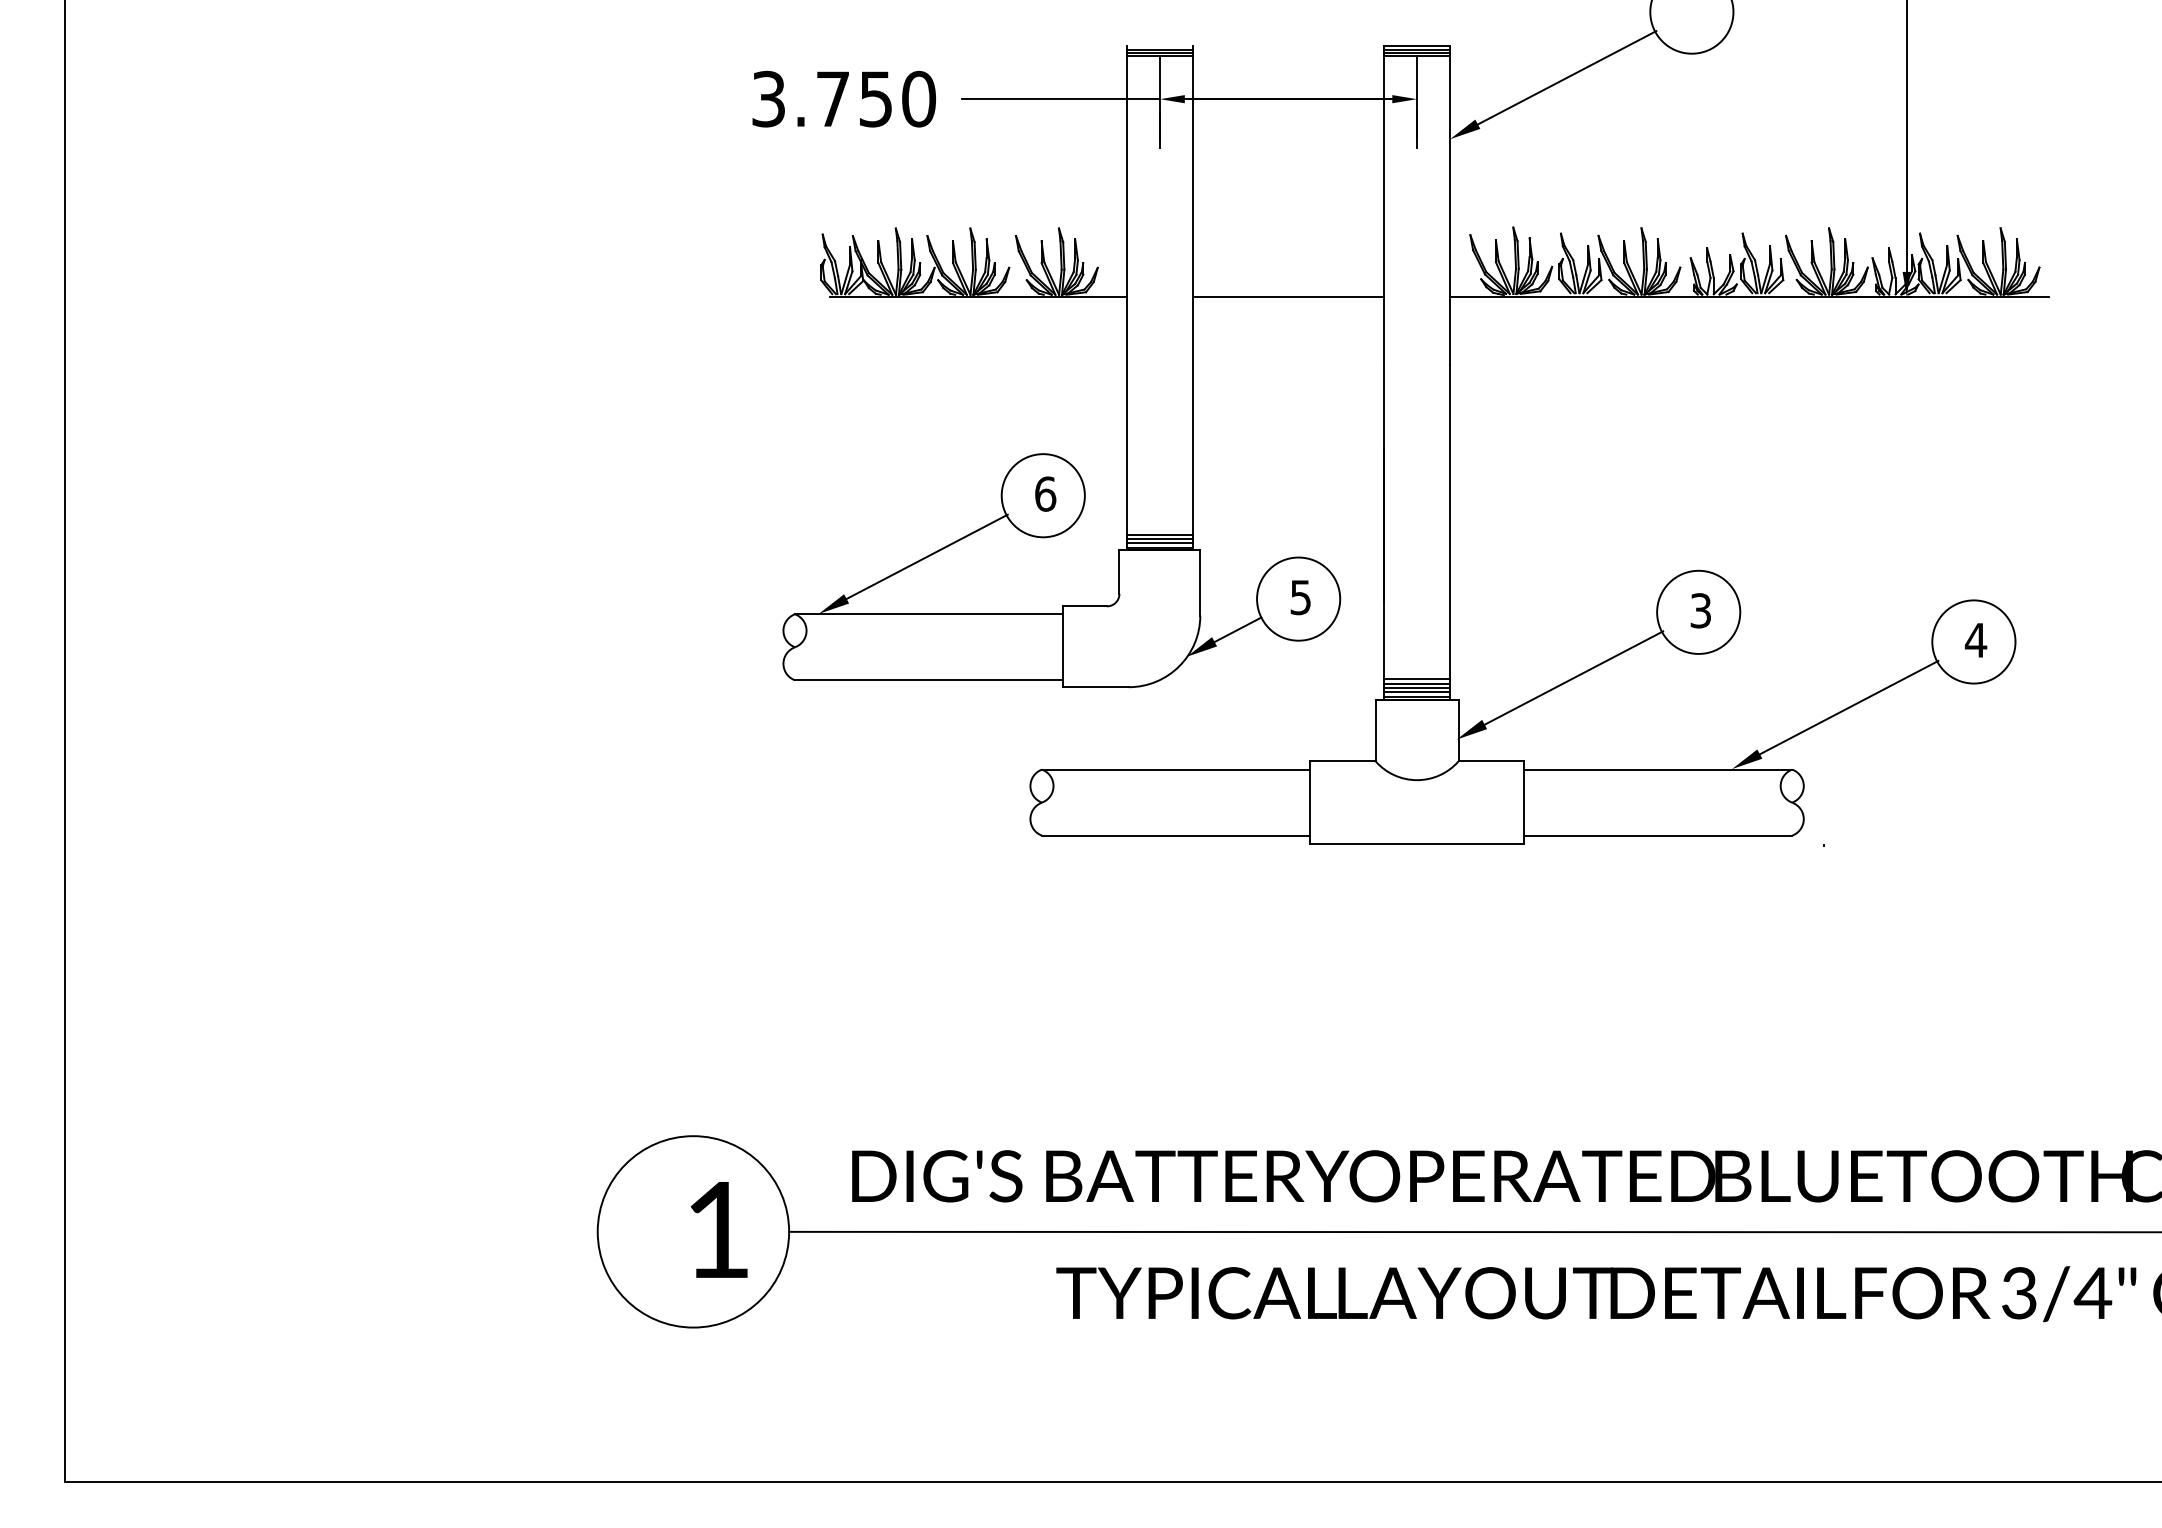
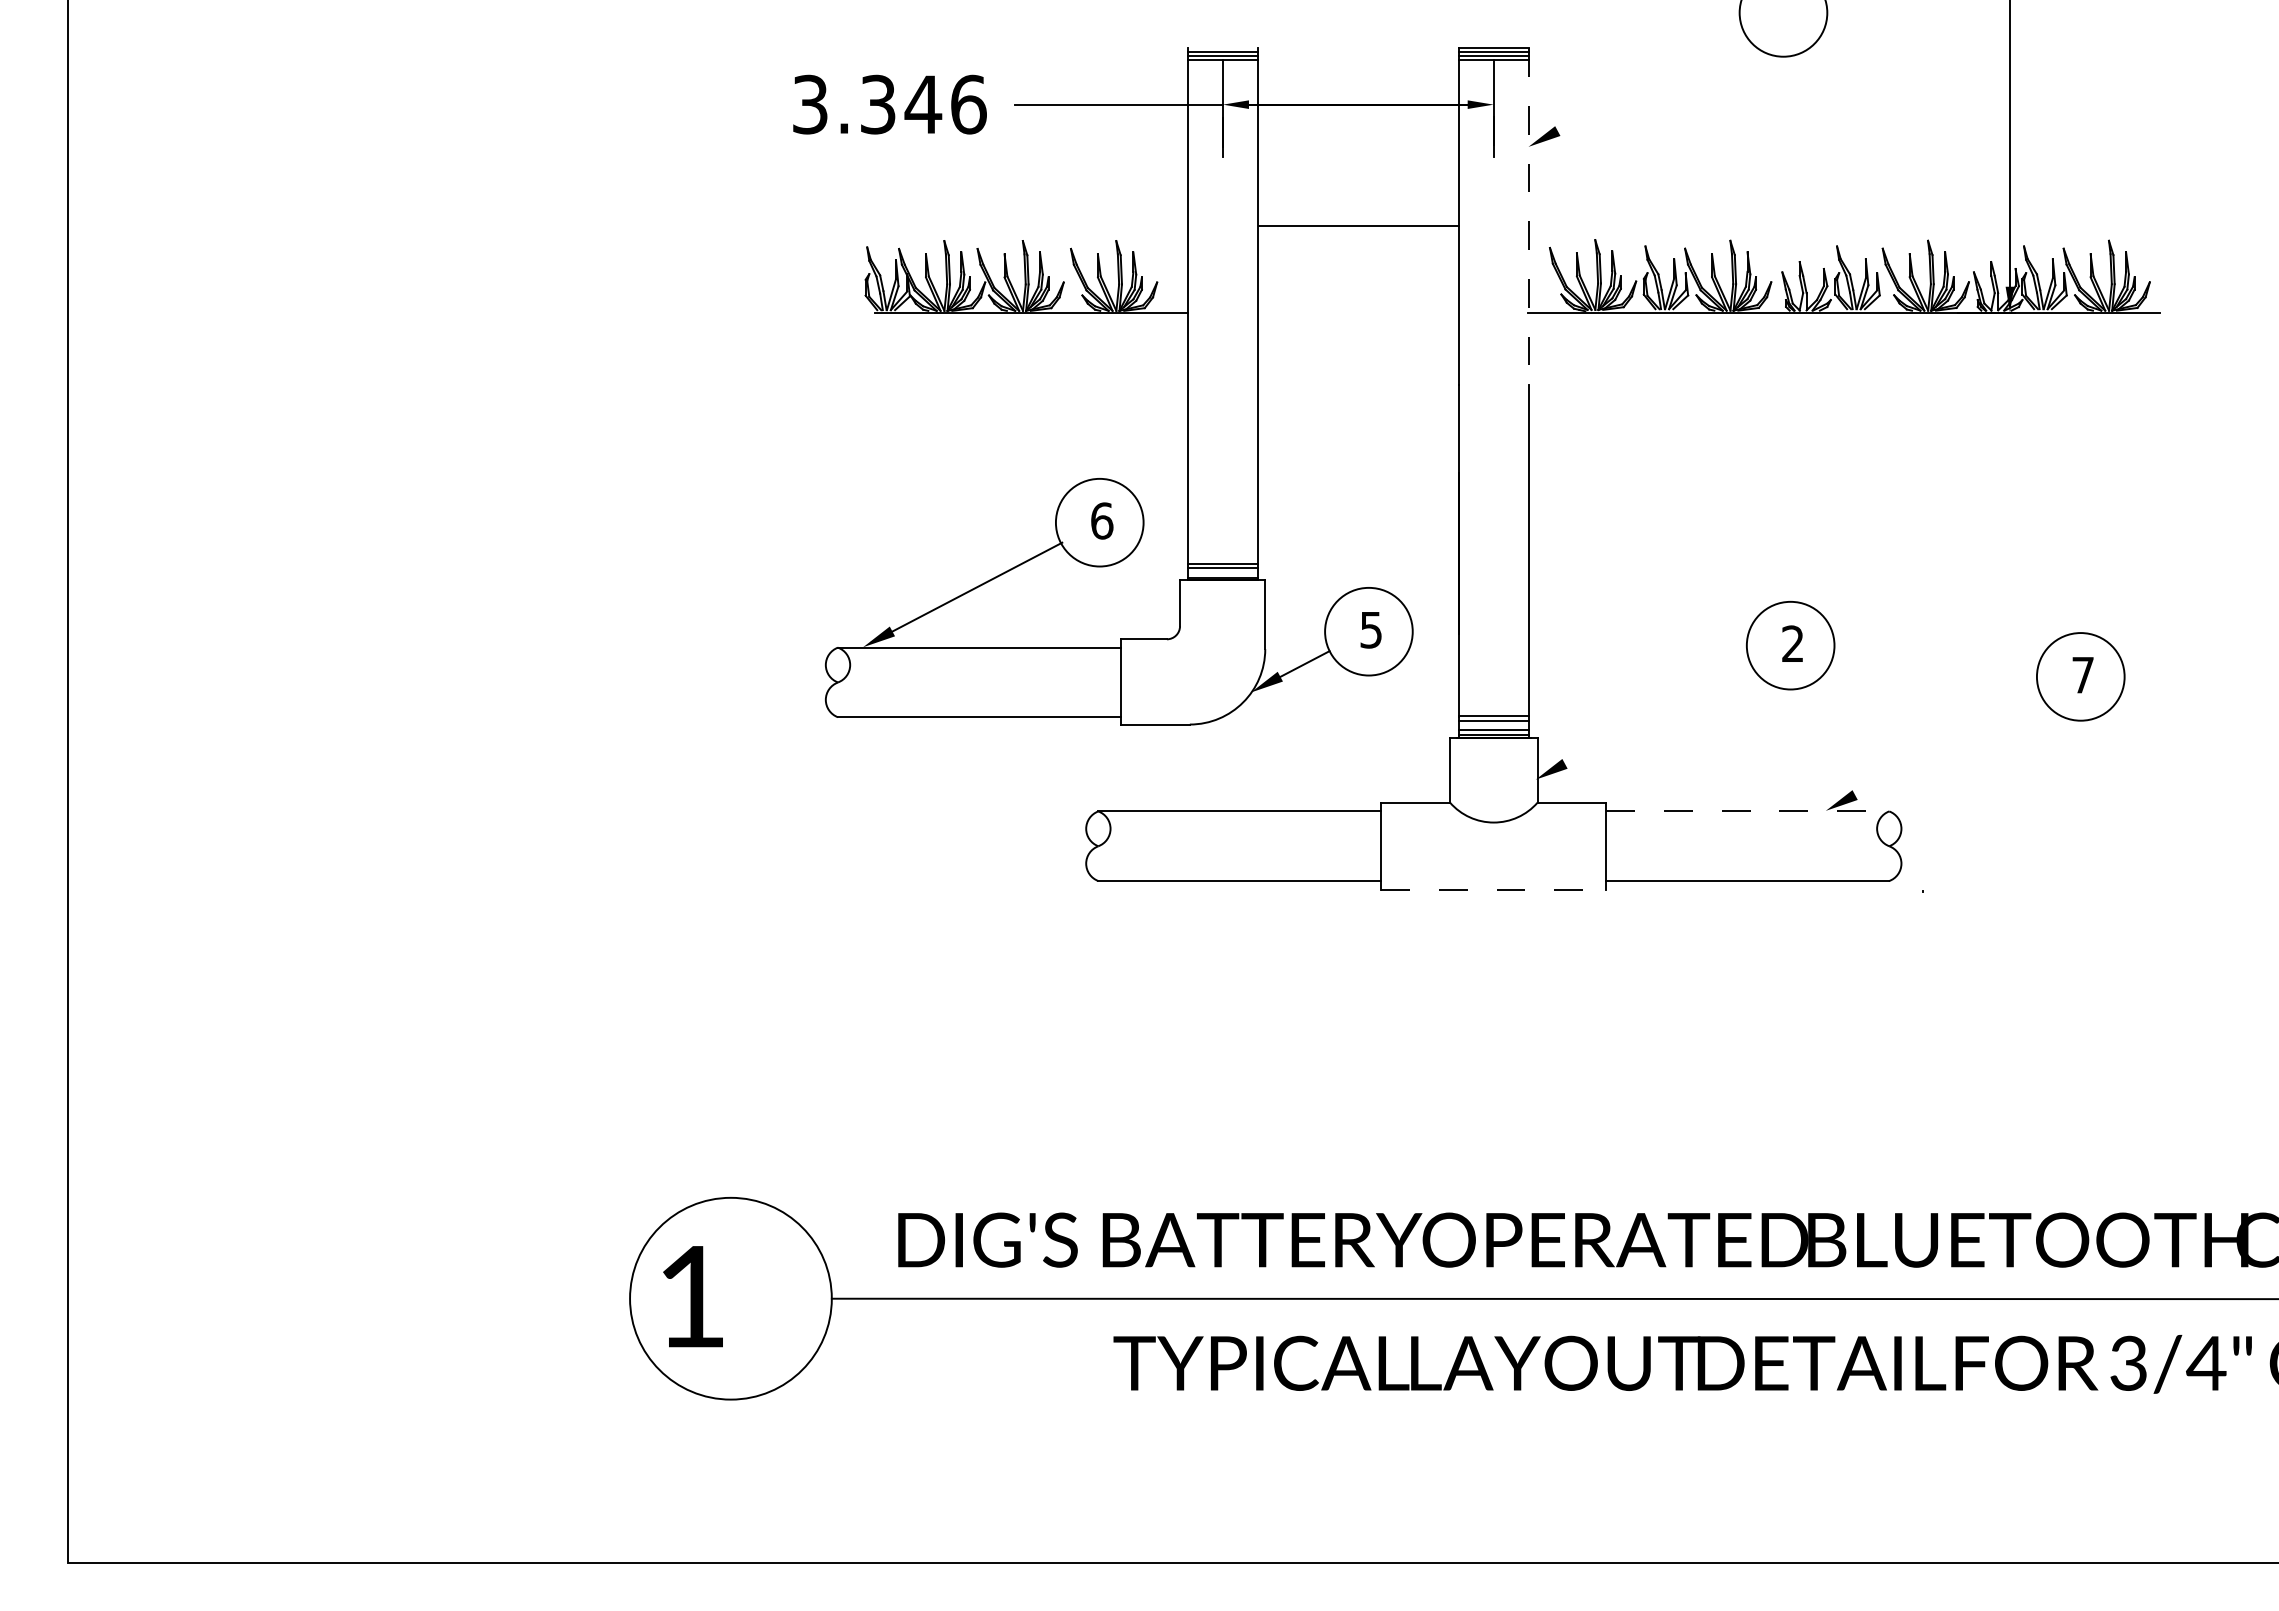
line: (1565, 78) -> (1650, 82), removed
text: (876, 99) -> (923, 104), 3.750 -> 3.346
line: (1450, 206) -> (1528, 217), solid -> dashed
line: (1288, 296) -> (1358, 225), moved
line: (1159, 542) -> (1222, 572), removed
text: (1700, 610) -> (1792, 643), 3 -> 2
text: (1975, 640) -> (2082, 675), 4 -> 7
line: (1572, 678) -> (1657, 715), removed
line: (1416, 688) -> (1493, 725), removed
line: (1847, 708) -> (1947, 746), removed
line: (1658, 769) -> (1748, 811), solid -> dashed
line: (1416, 844) -> (1493, 890), solid -> dashed
text: (718, 1229) -> (692, 1296), moved

